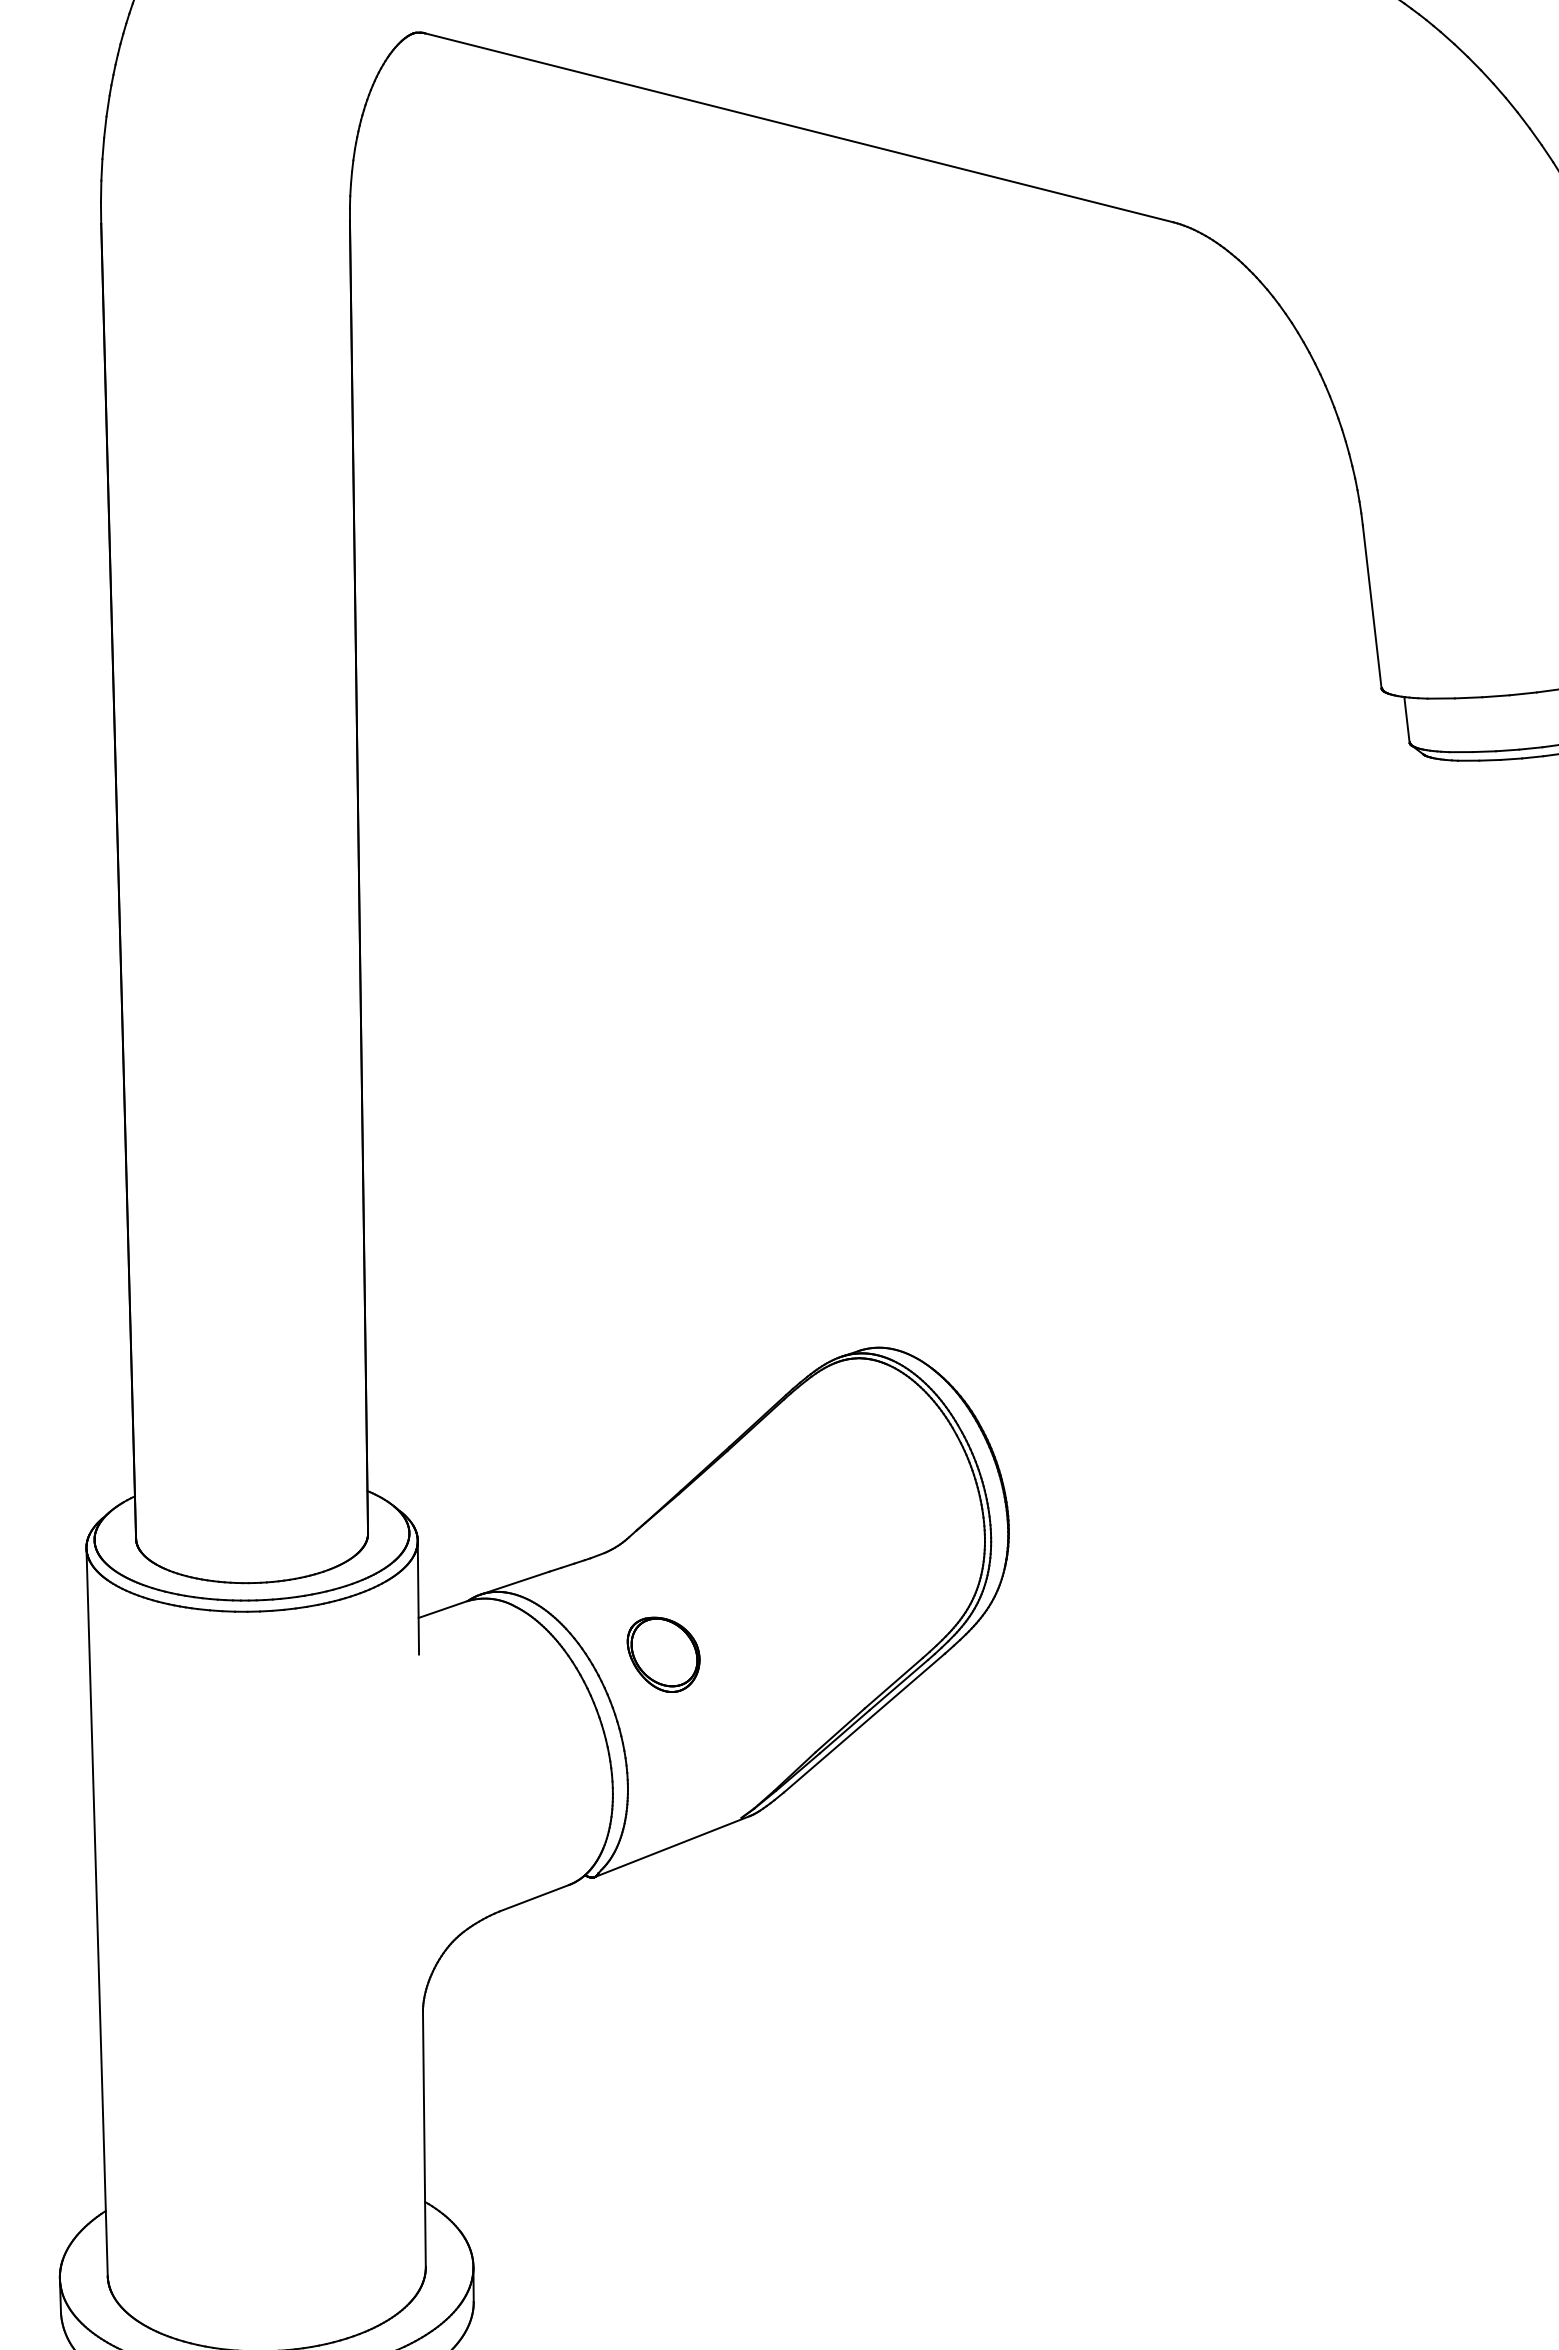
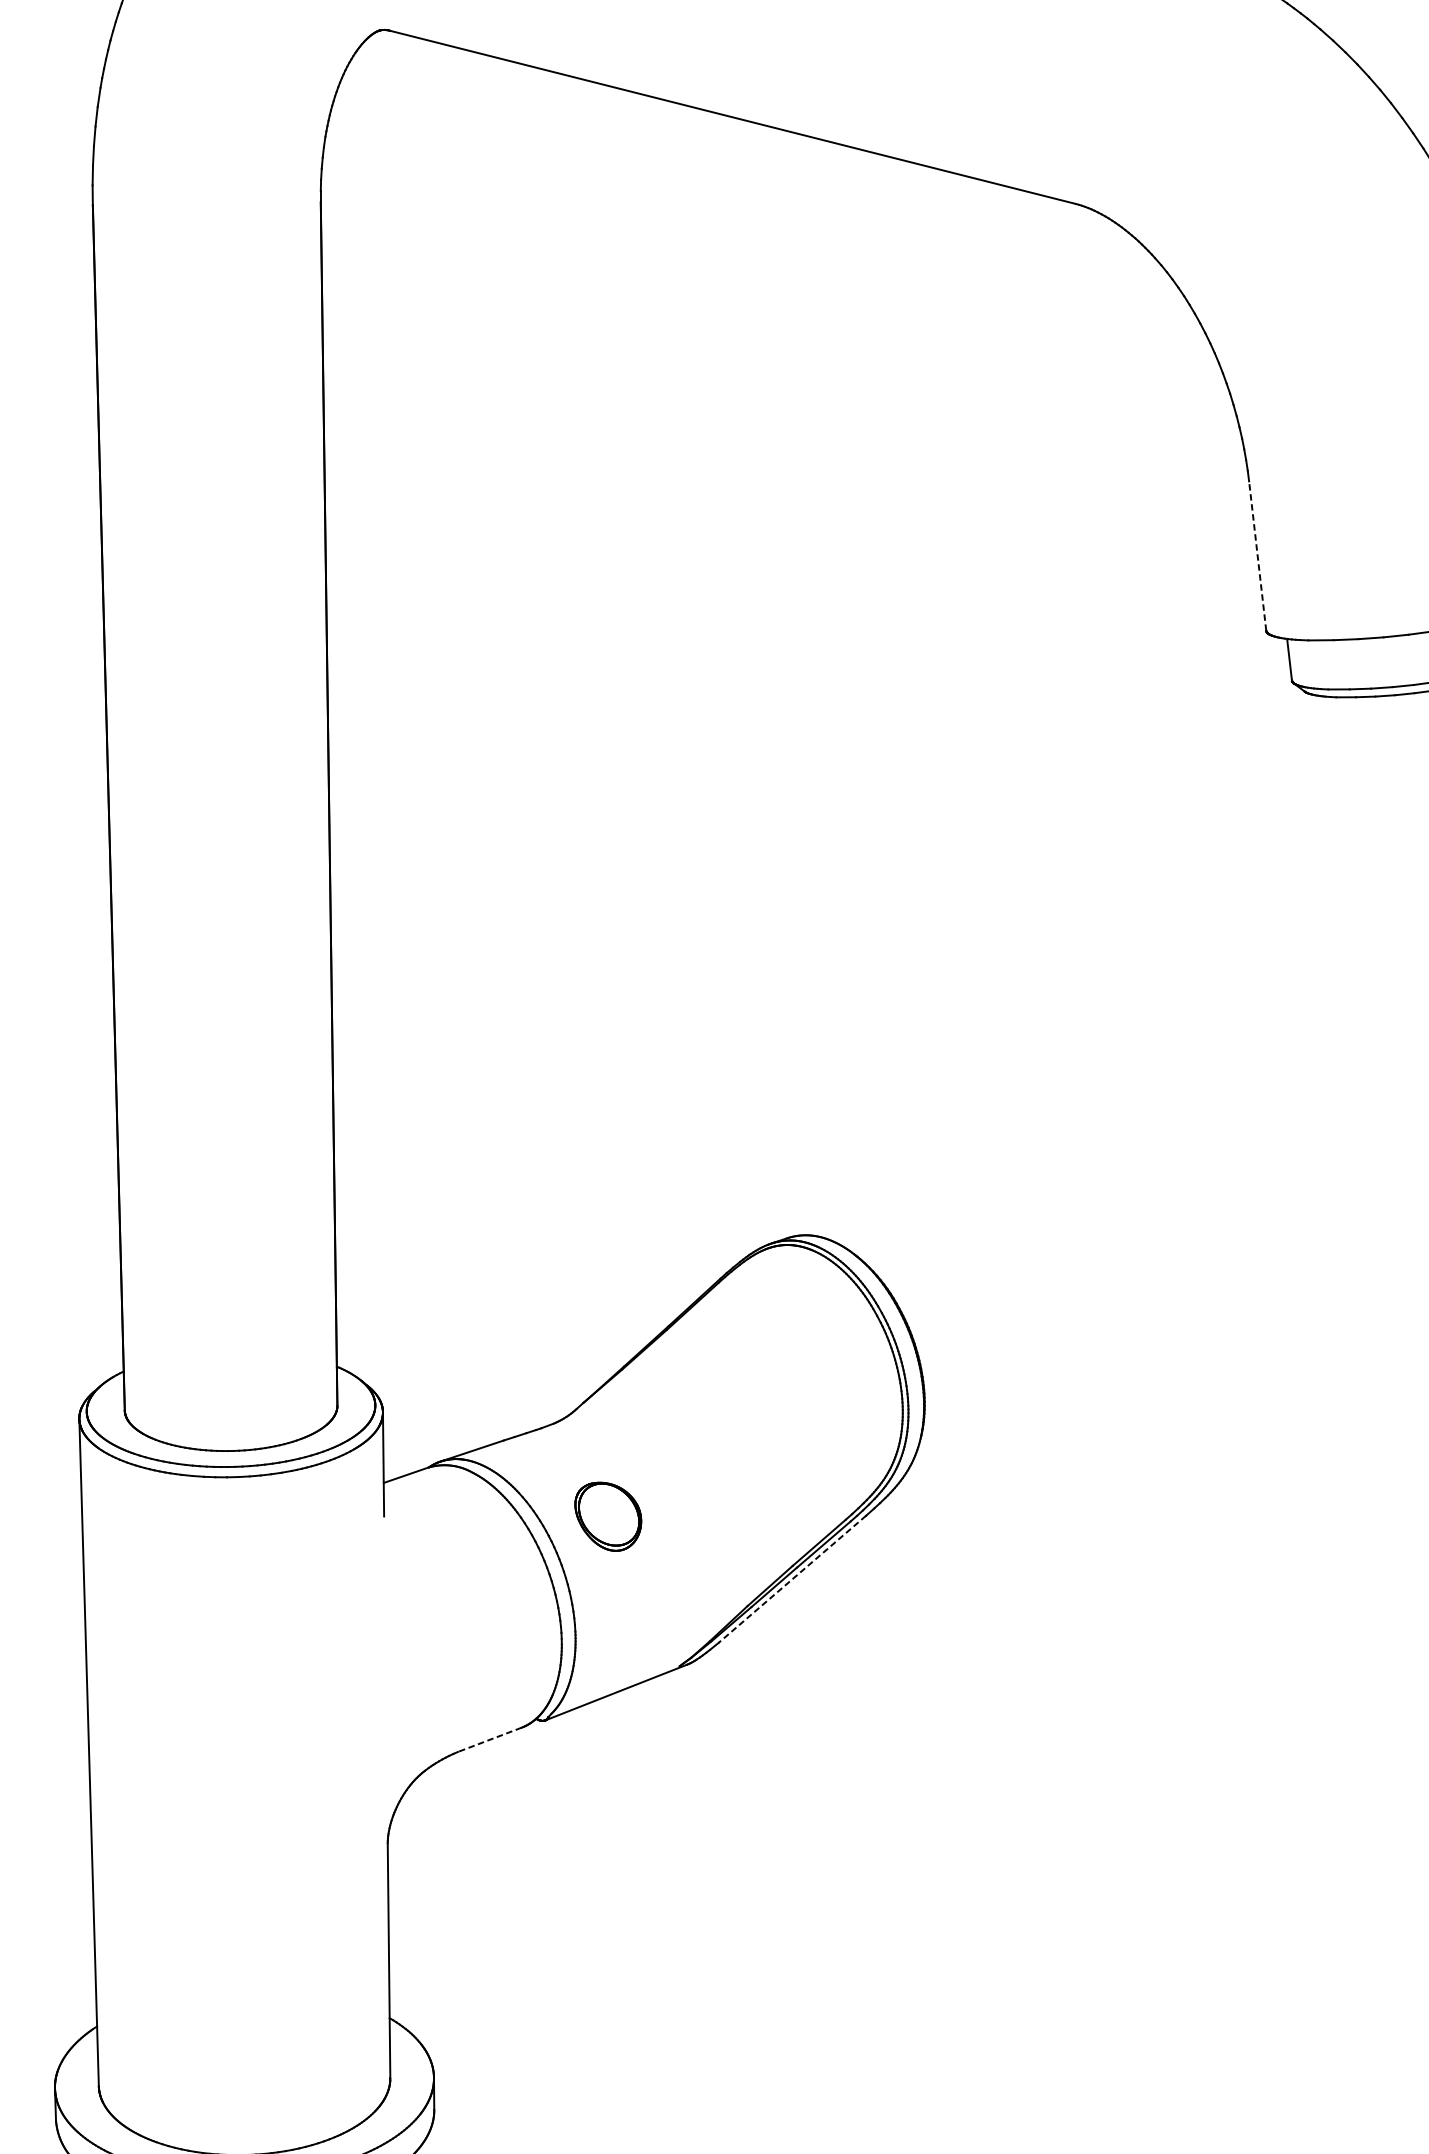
line: (1372, 606) -> (1257, 555), solid -> dashed
line: (864, 1723) -> (792, 1579), solid -> dashed
line: (533, 1898) -> (489, 1740), solid -> dashed

